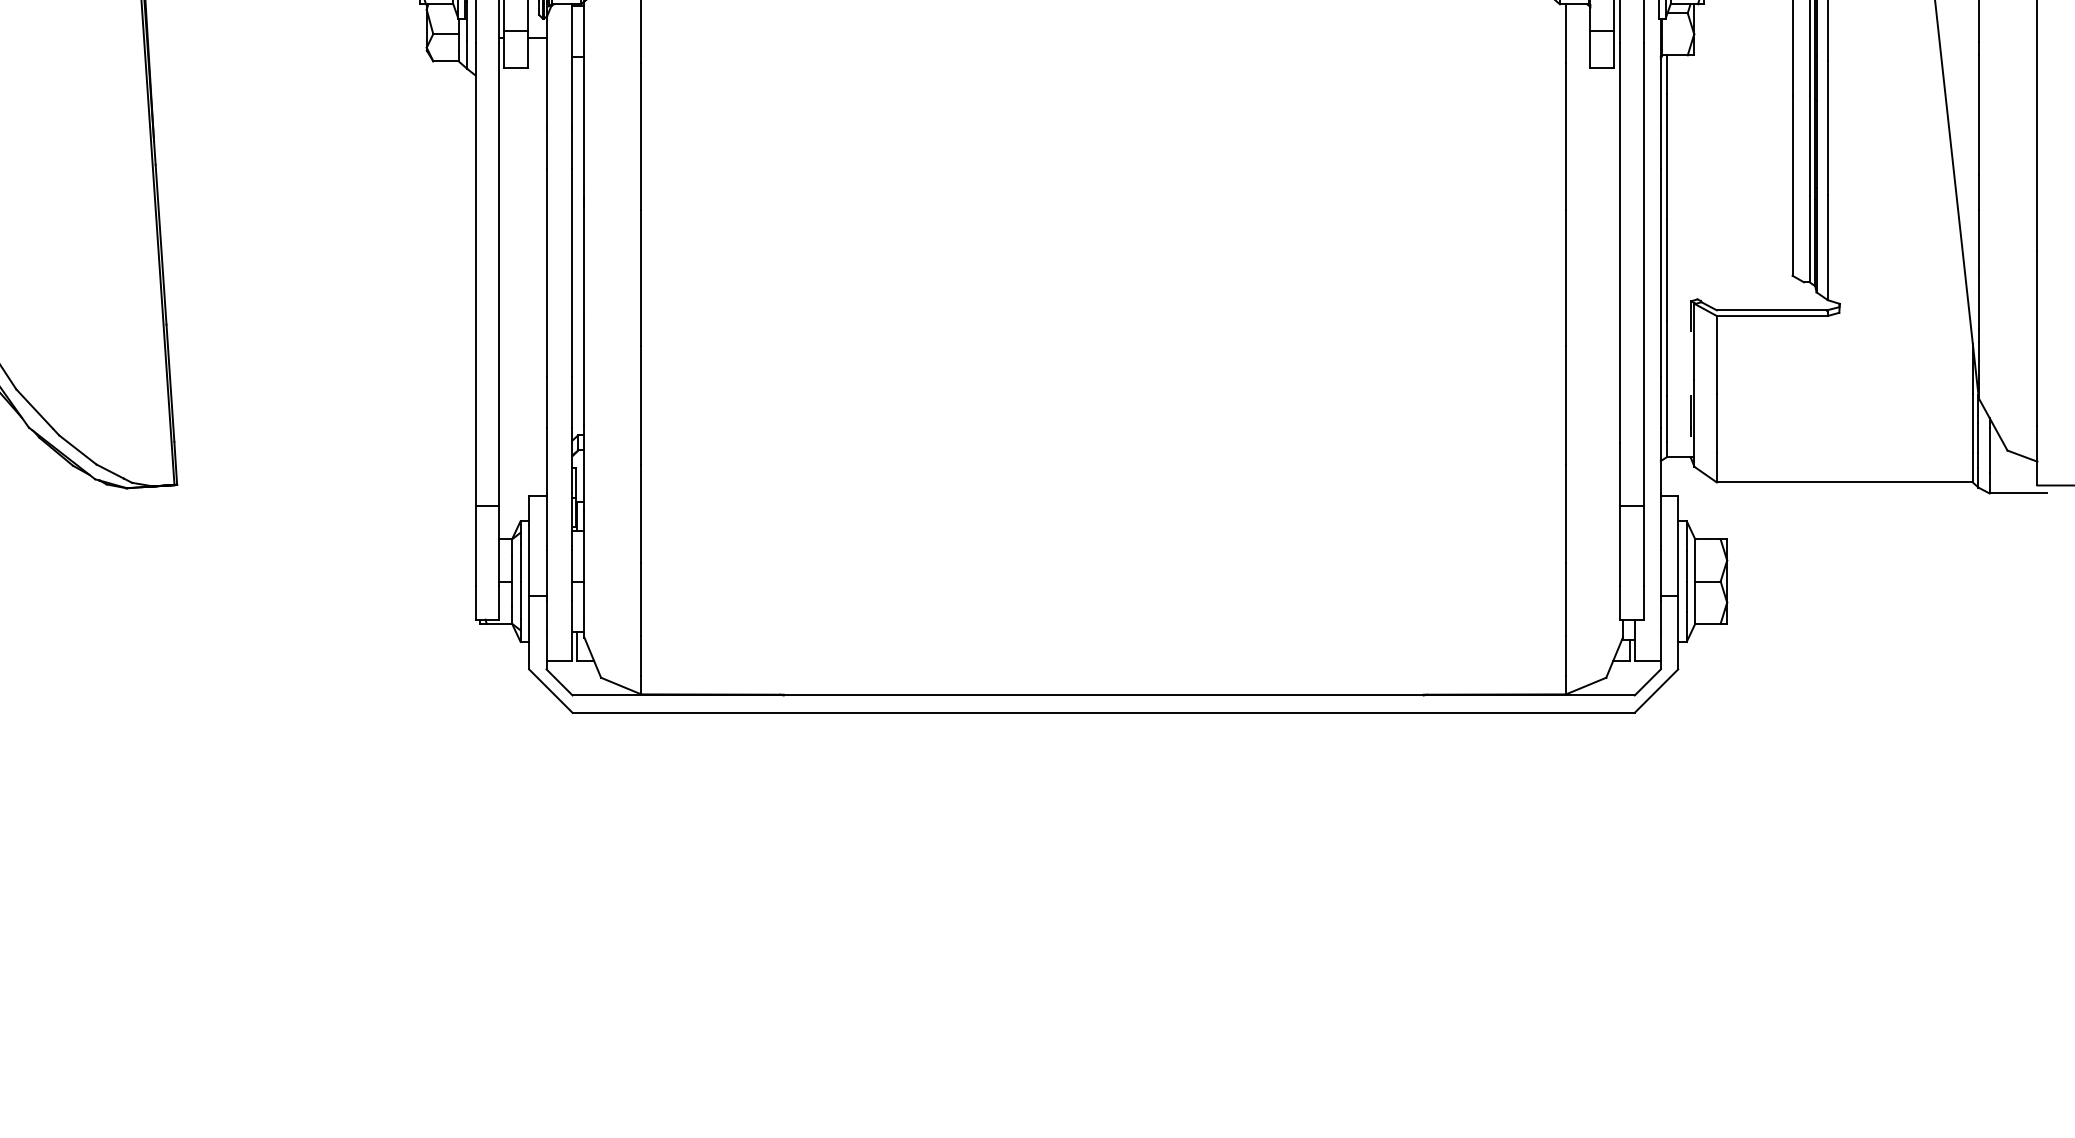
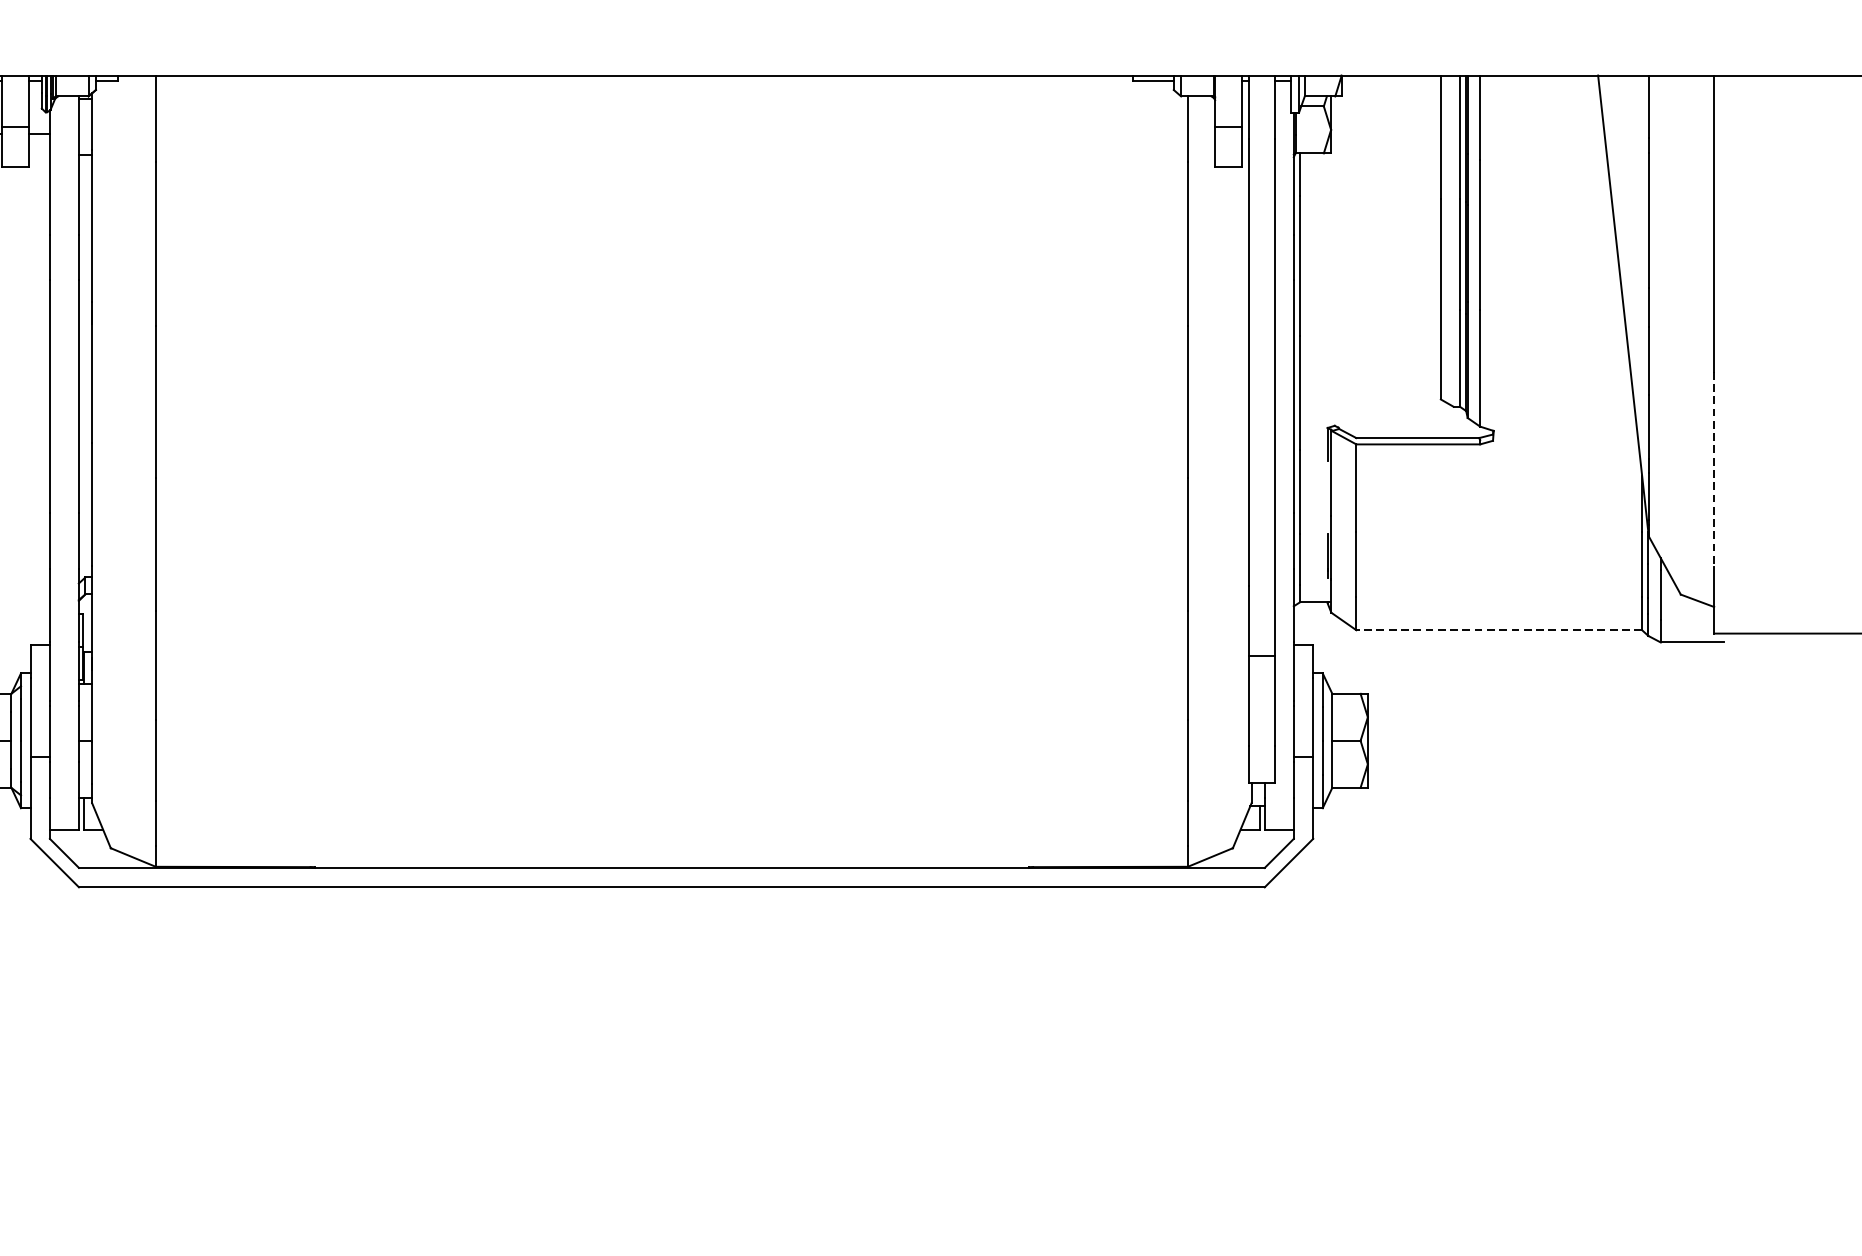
line: (2037, 338) -> (1714, 469), solid -> dashed
line: (1844, 482) -> (1498, 630), solid -> dashed

